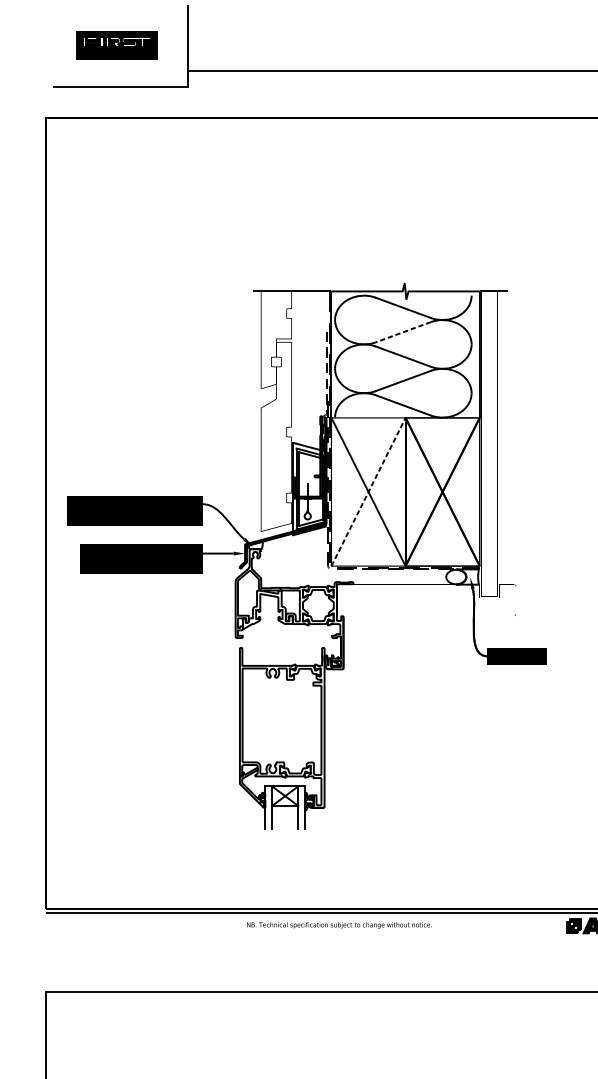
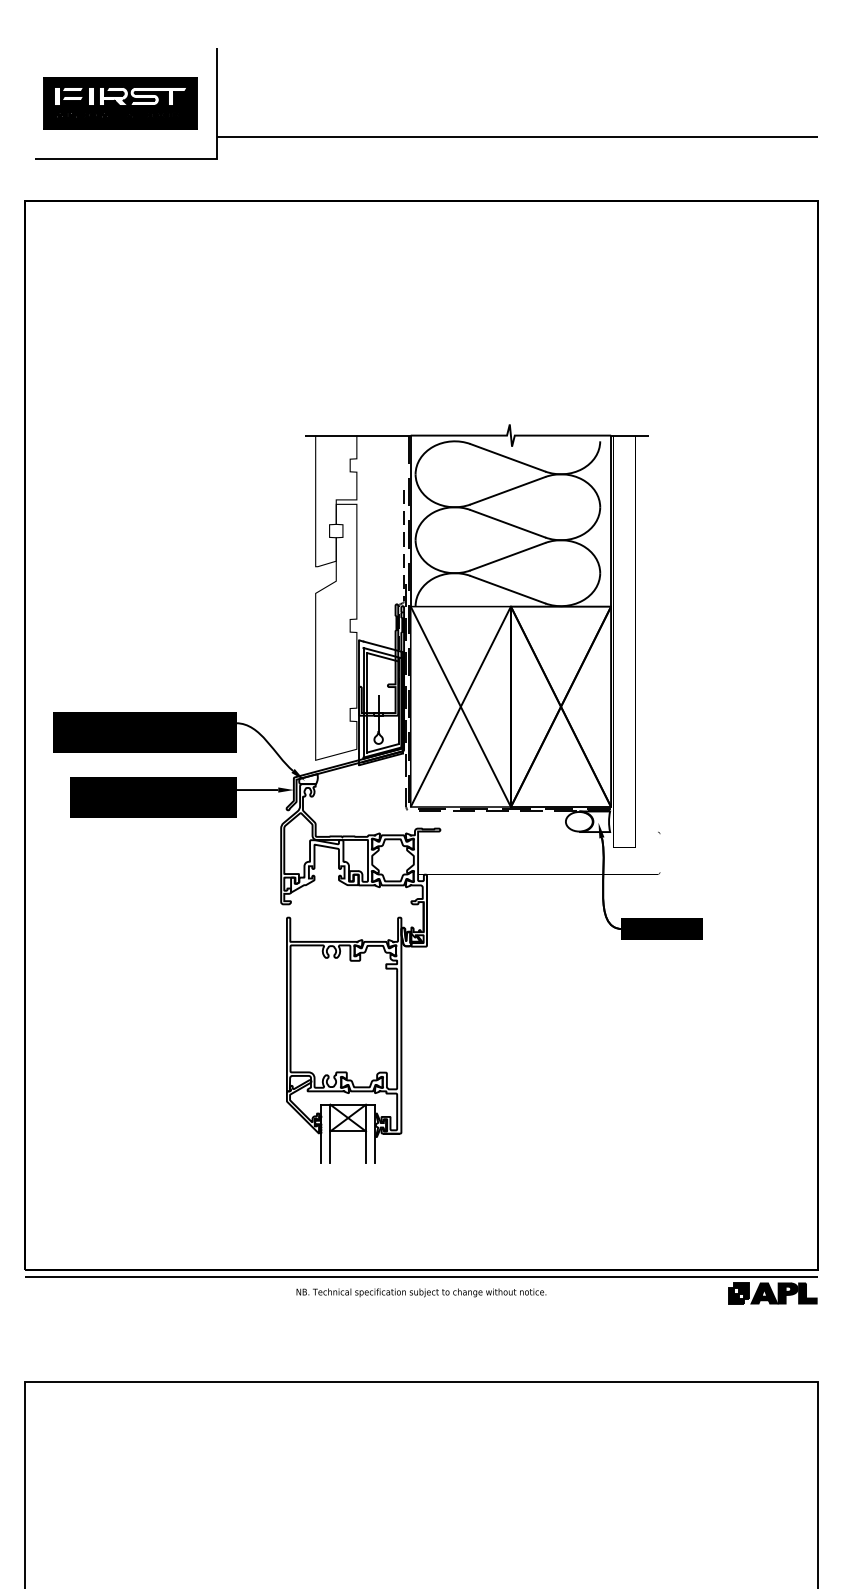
part: (116, 45) -> (120, 103), size x1.43
line: (403, 332) -> (507, 490), dashed -> solid
line: (369, 491) -> (461, 706), dashed -> solid

